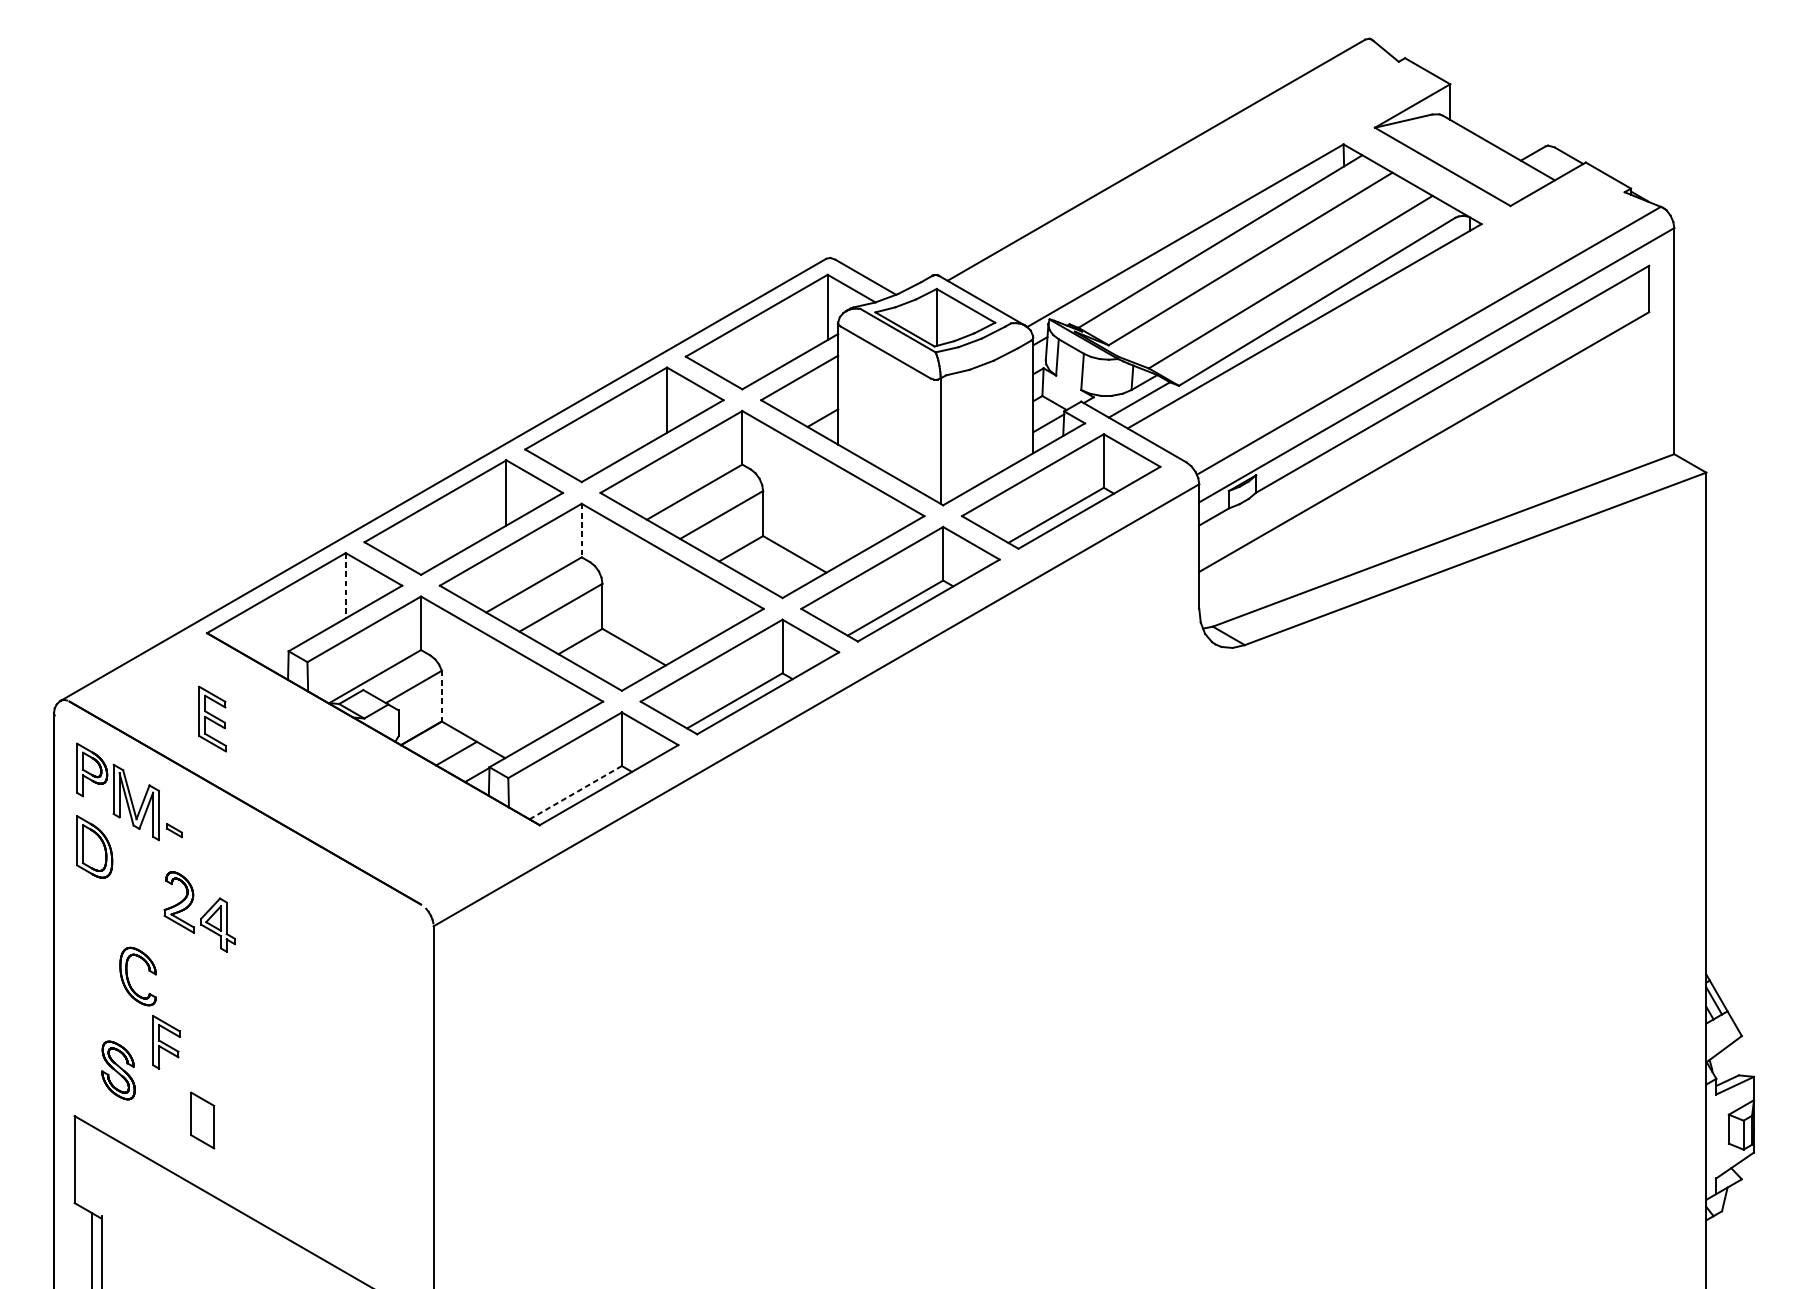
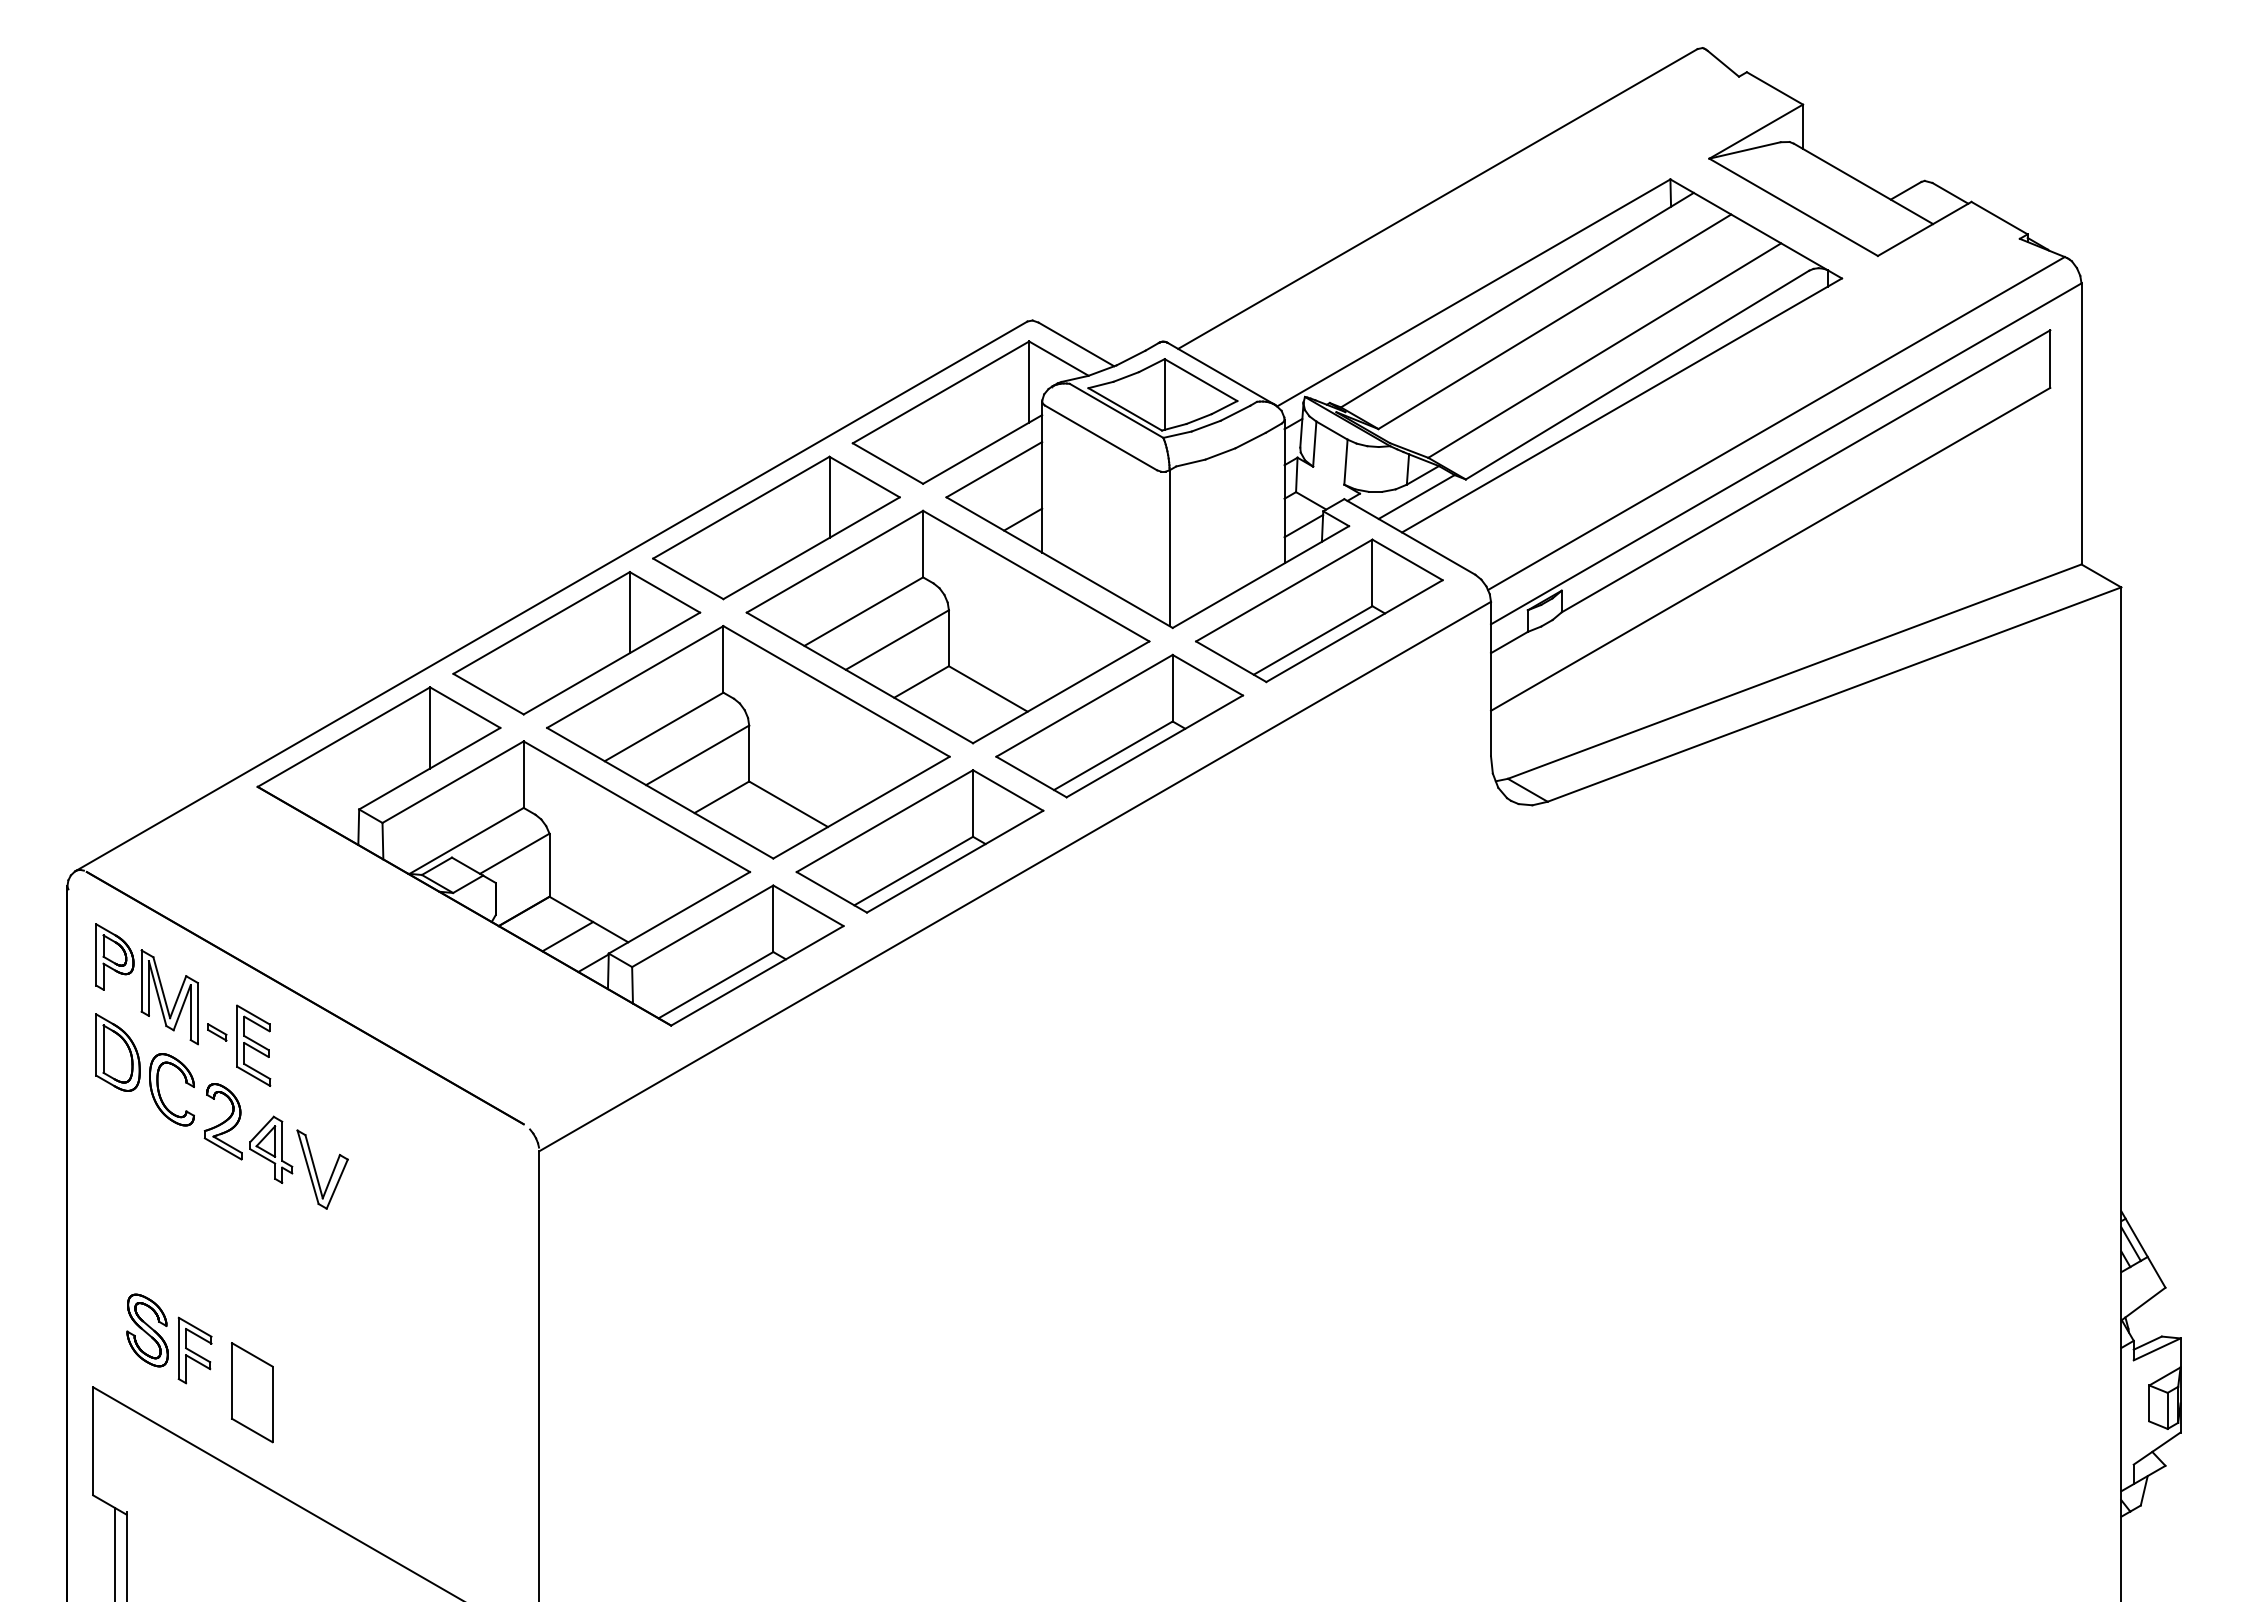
line: (581, 530) -> (723, 659), dashed -> solid
line: (346, 585) -> (430, 727), dashed -> solid
line: (441, 696) -> (549, 865), dashed -> solid
part: (212, 718) -> (253, 1045), moved
line: (575, 792) -> (715, 985), dashed -> solid
part: (254, 941) -> (316, 1170), added
part: (128, 979) -> (160, 1093), moved
part: (165, 1042) -> (194, 1350), moved
part: (202, 1120) -> (252, 1392), size x1.43

